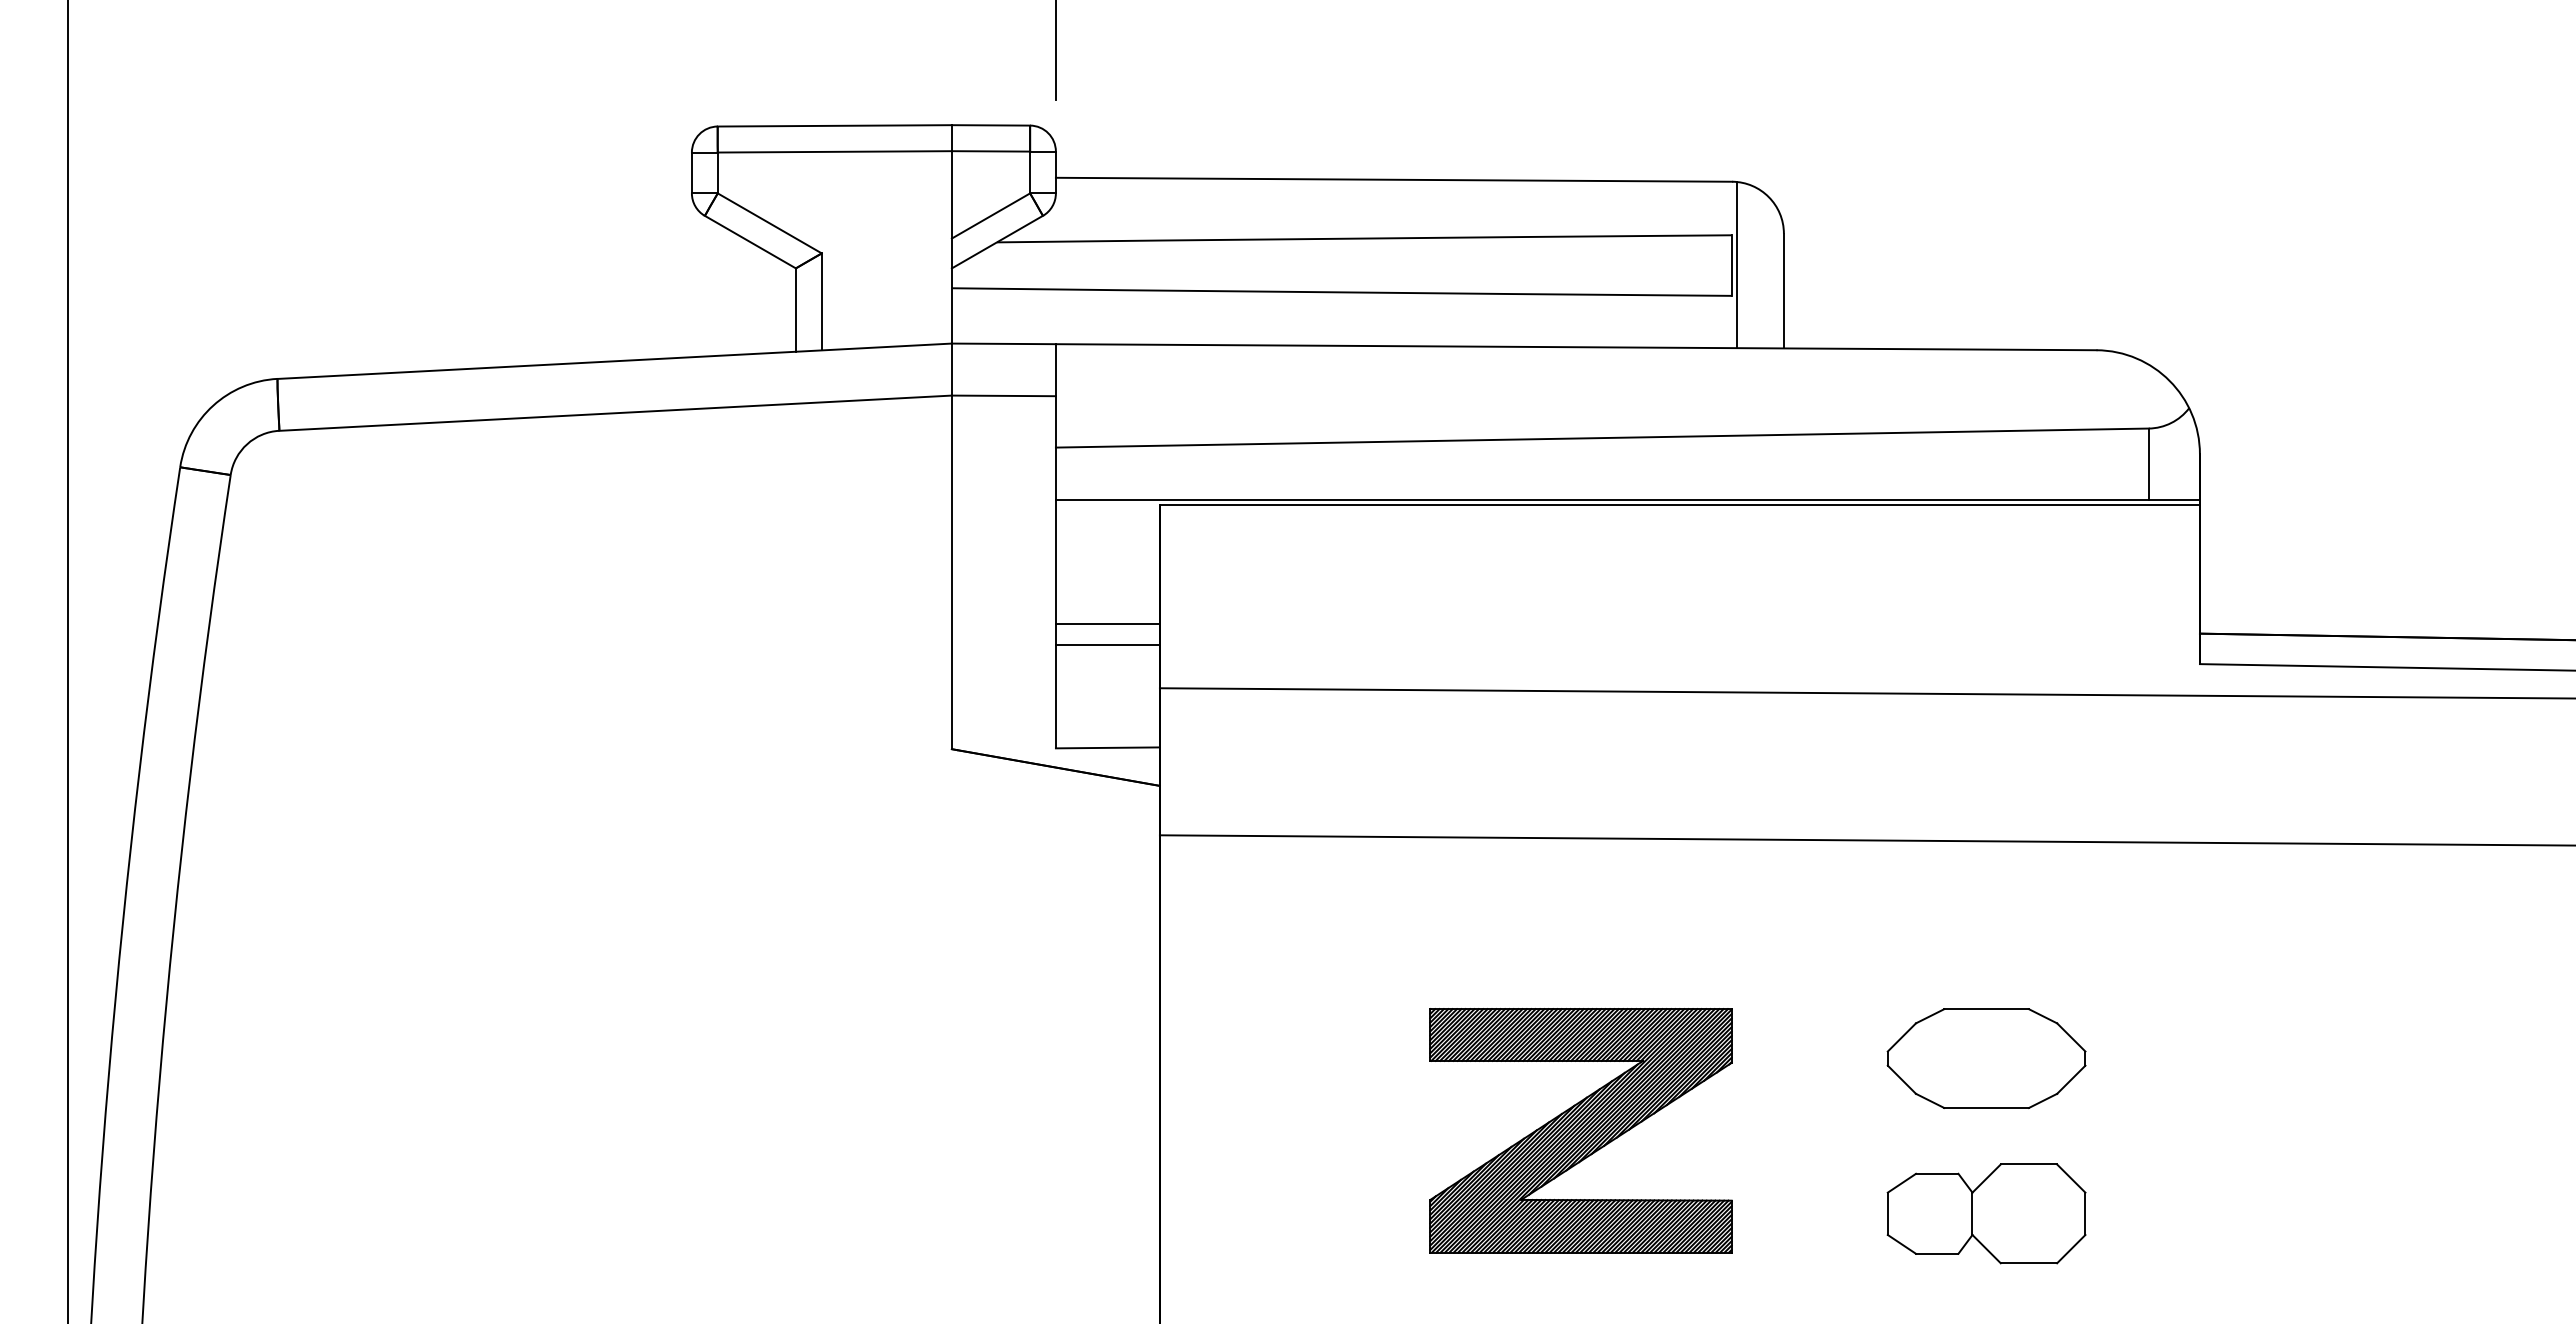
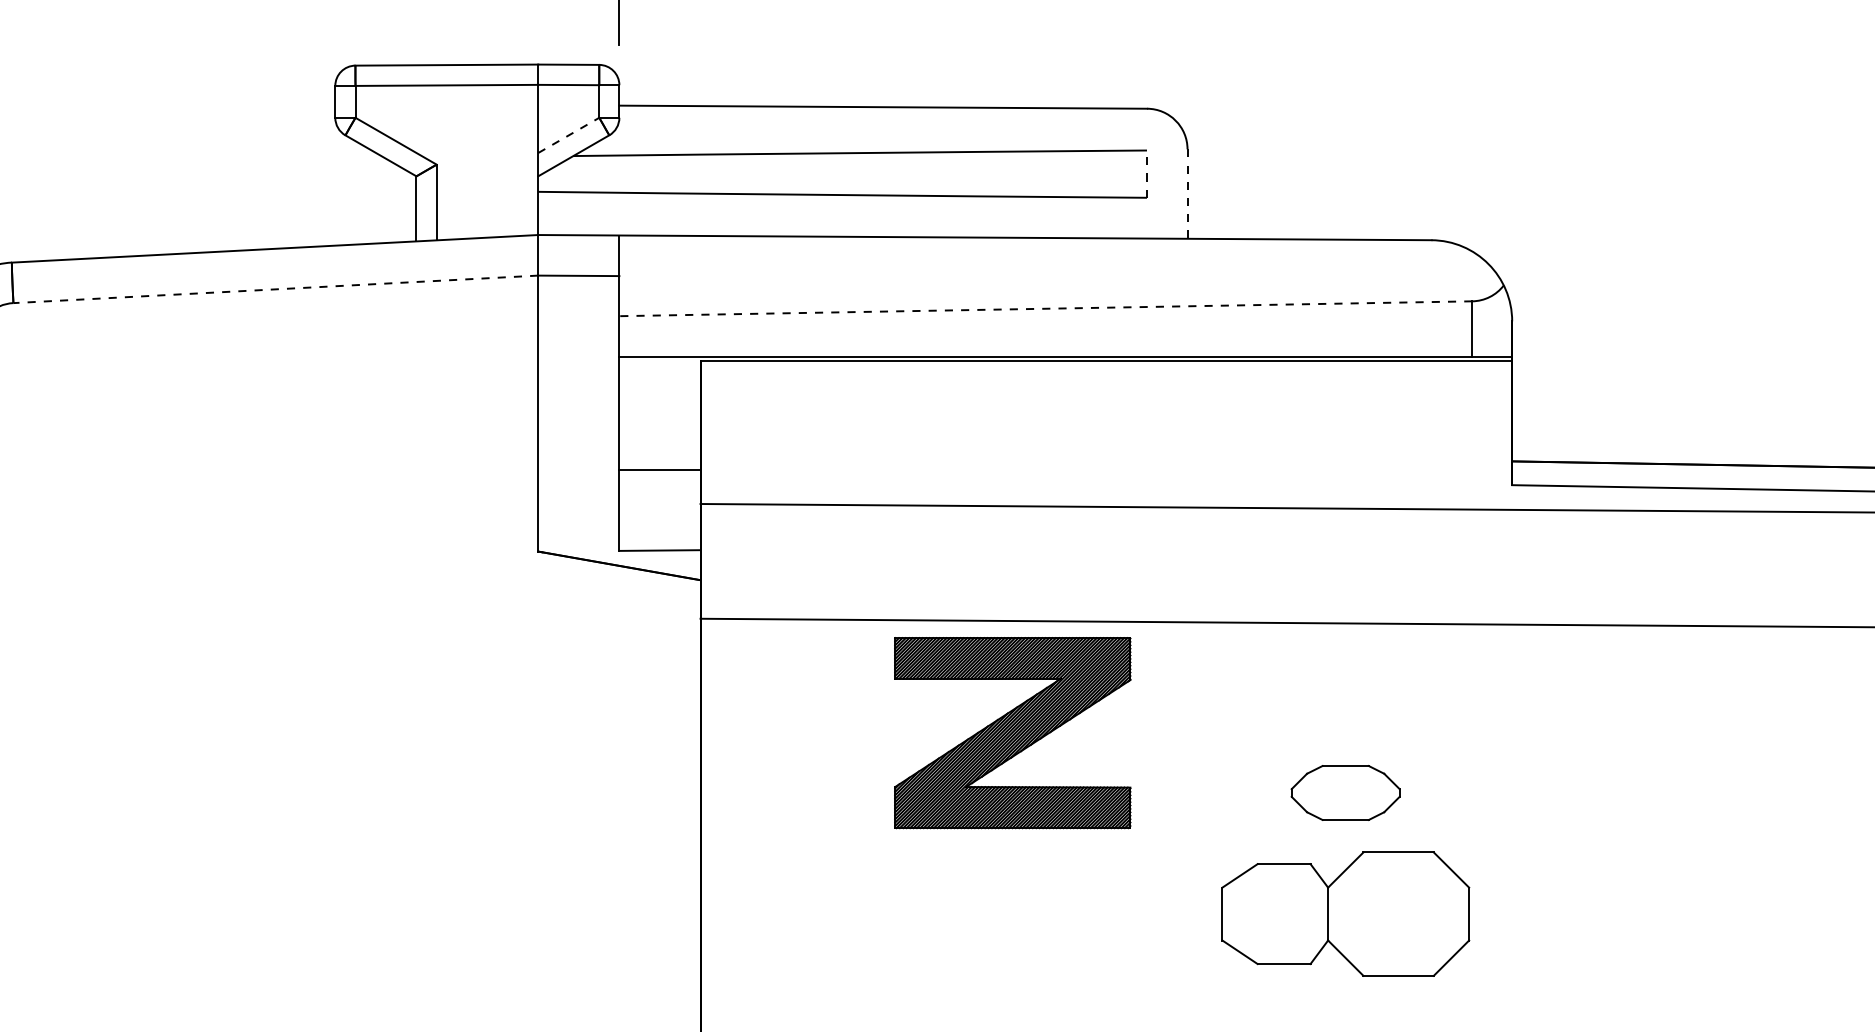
line: (991, 215) -> (569, 135), solid -> dashed
line: (1737, 264) -> (1151, 173), removed
line: (1731, 265) -> (1146, 174), solid -> dashed
line: (1783, 291) -> (1187, 194), solid -> dashed
line: (615, 413) -> (275, 289), solid -> dashed
line: (1602, 438) -> (1045, 309), solid -> dashed
line: (1107, 624) -> (659, 454), removed
part: (1986, 1058) -> (1345, 792), size x0.7
part: (1580, 1130) -> (1012, 732), moved
part: (1986, 1213) -> (1345, 913), size x1.6

